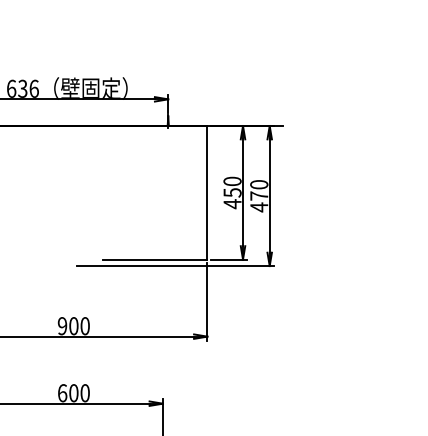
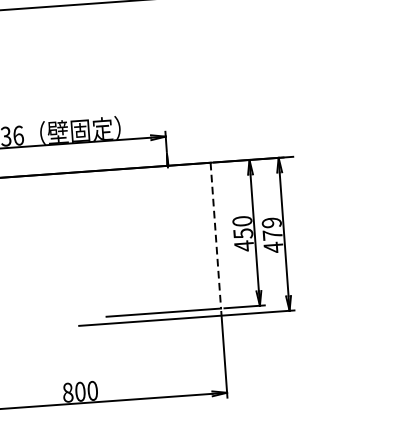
text: (259, 184) -> (272, 222), 470 -> 479
line: (207, 192) -> (215, 235), solid -> dashed
text: (62, 326) -> (68, 393), 900 -> 800

